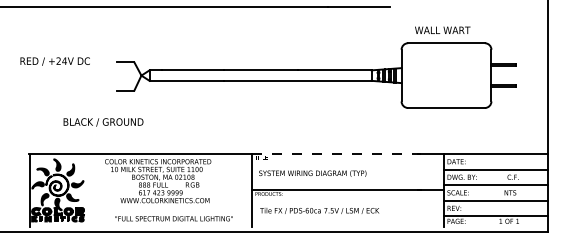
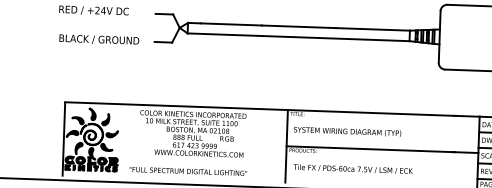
text: (103, 122) -> (99, 39), moved
line: (337, 153) -> (372, 112), dashed -> solid
text: (173, 218) -> (187, 171), moved

